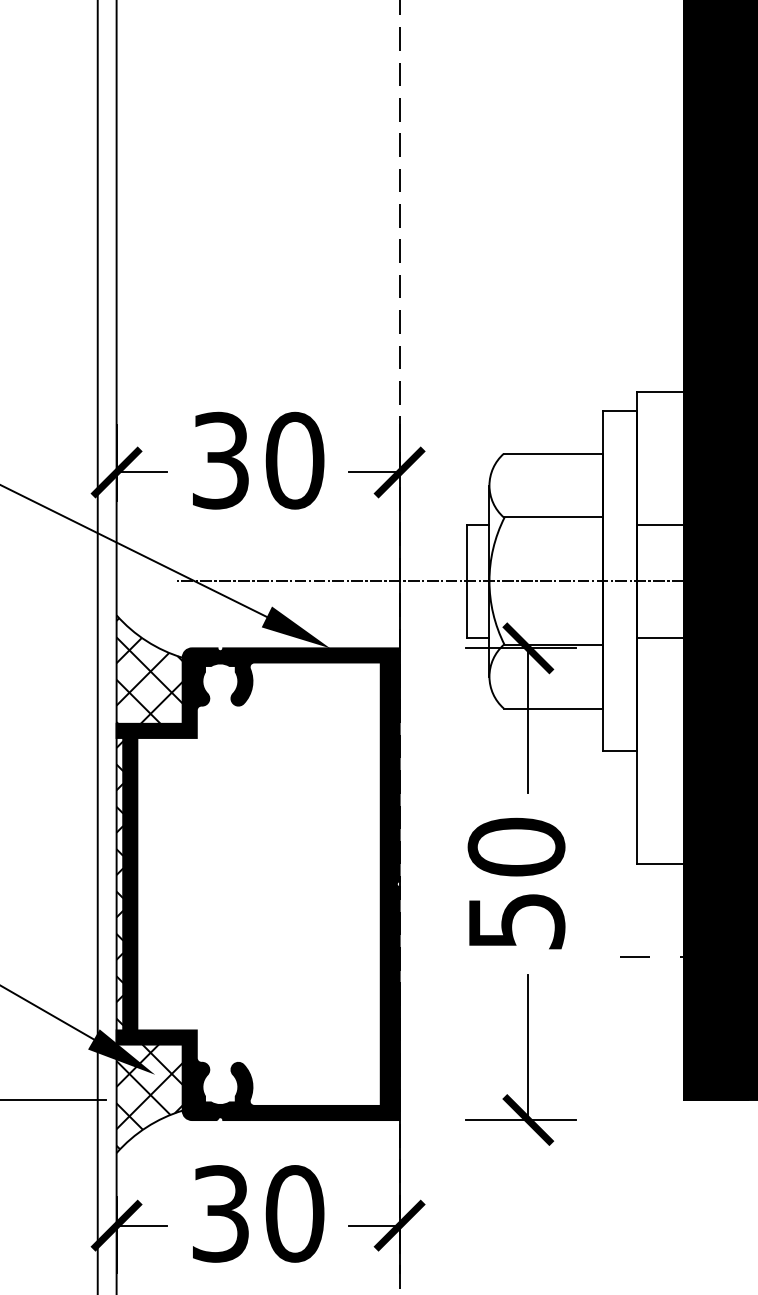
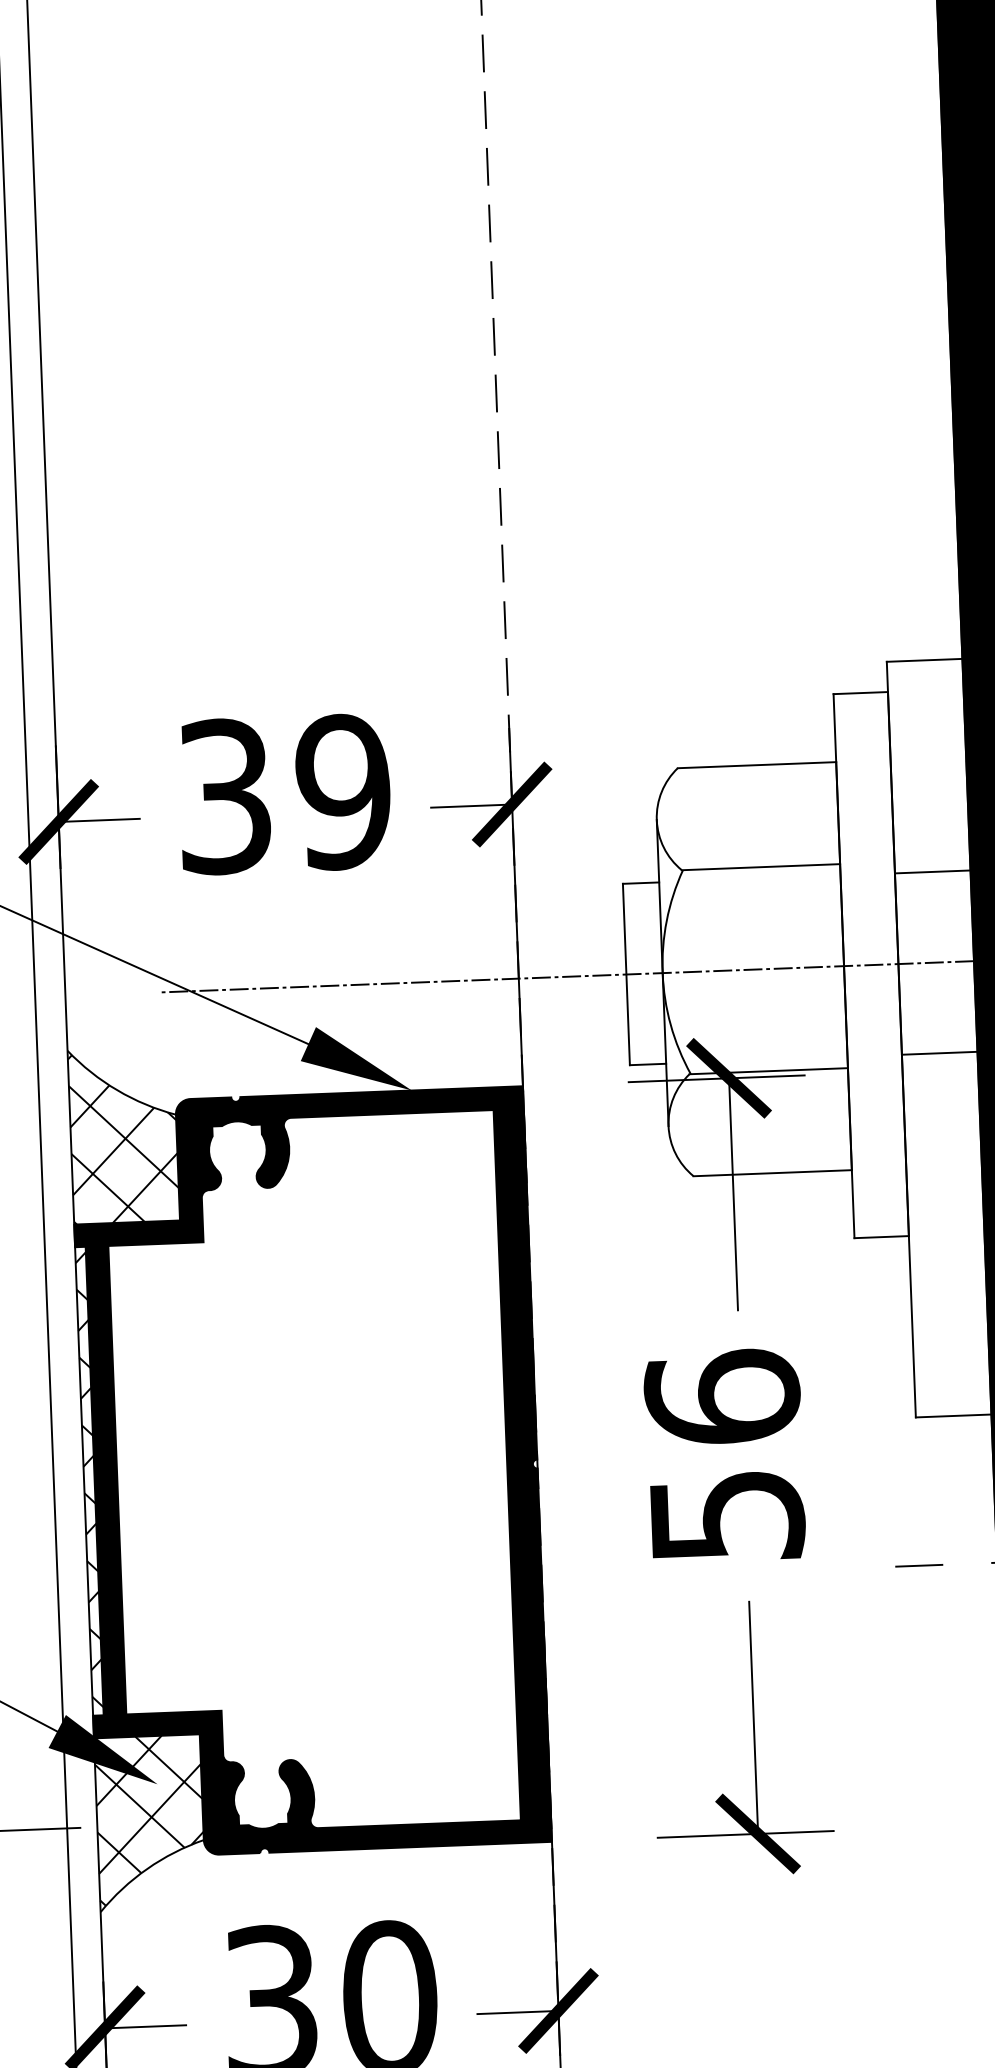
text: (294, 460) -> (342, 791), 30 -> 39
text: (516, 846) -> (722, 1396), 50 -> 56

